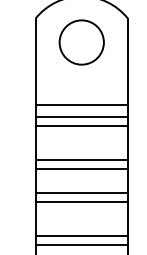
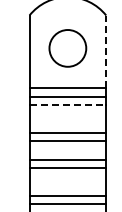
circle: (81, 42) -> (67, 48), moved
line: (128, 61) -> (106, 51), solid -> dashed
line: (82, 125) -> (68, 104), solid -> dashed

